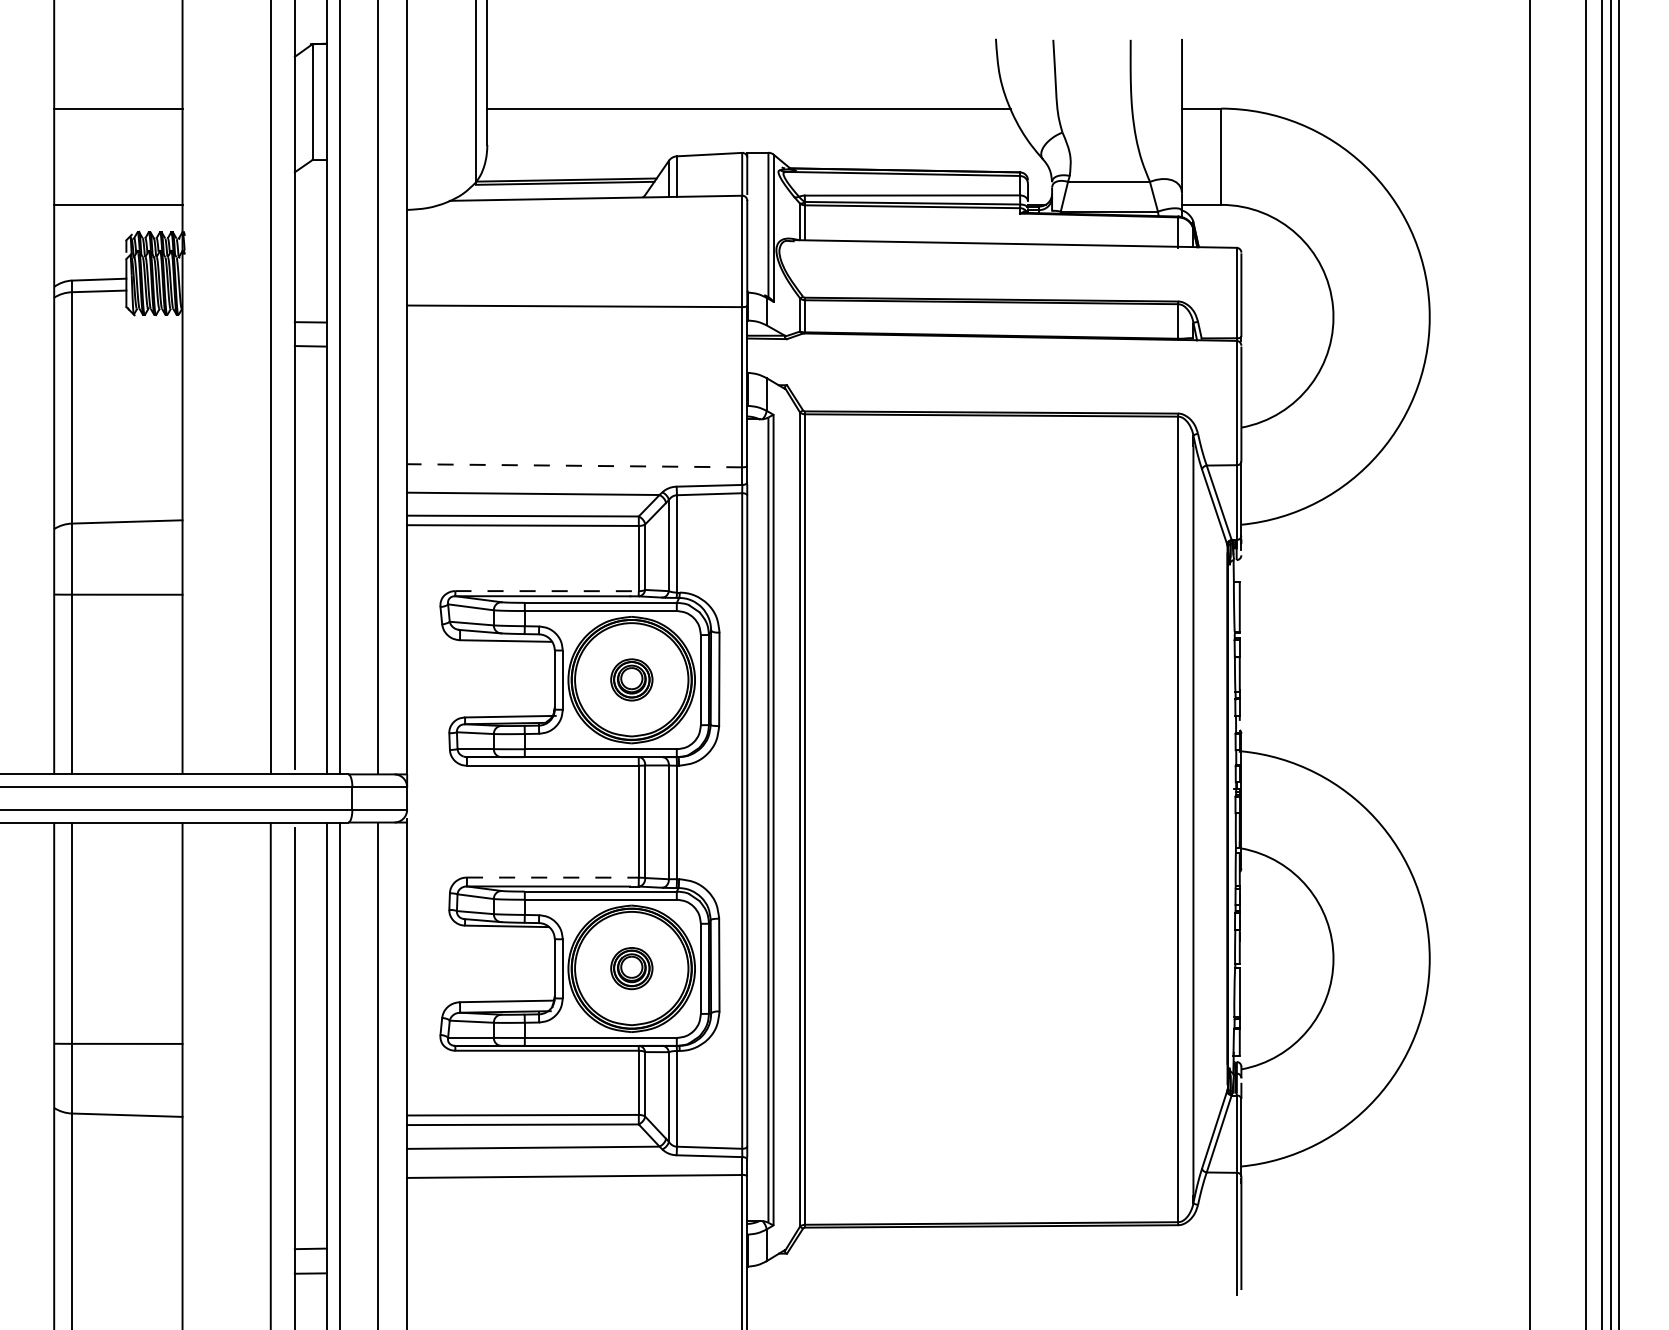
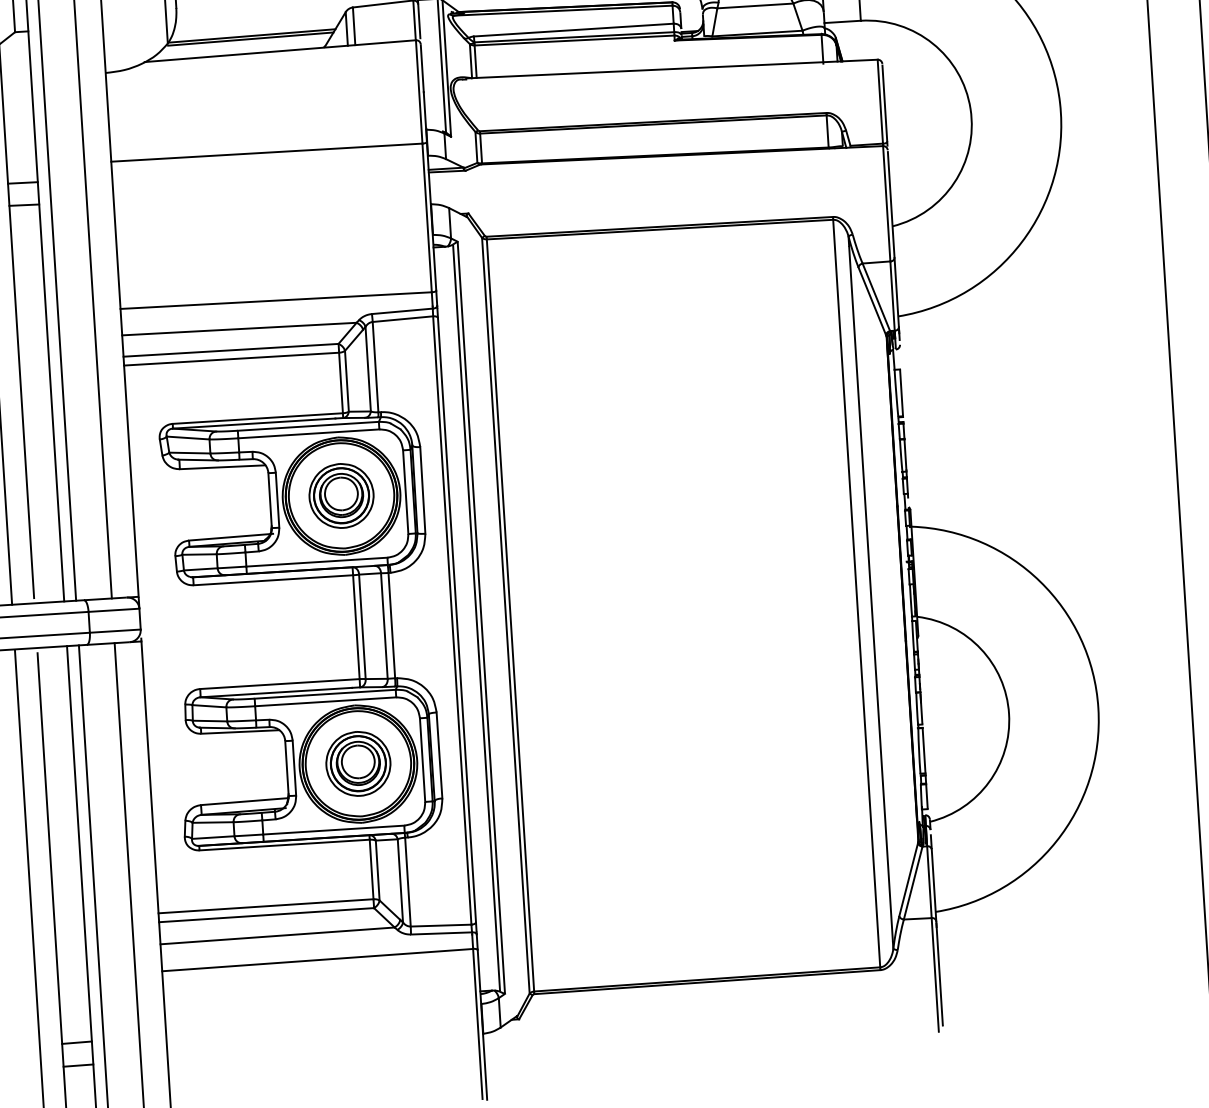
line: (574, 465) -> (275, 300), dashed -> solid
line: (547, 591) -> (258, 418), dashed -> solid
part: (631, 679) -> (341, 495), size x1.67
line: (552, 877) -> (279, 683), dashed -> solid
part: (631, 968) -> (358, 763), size x1.67

